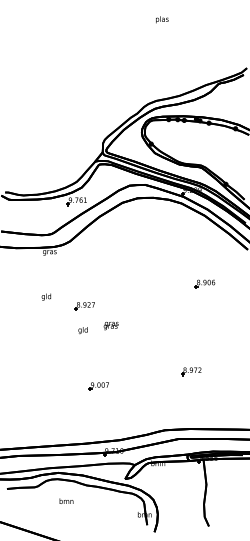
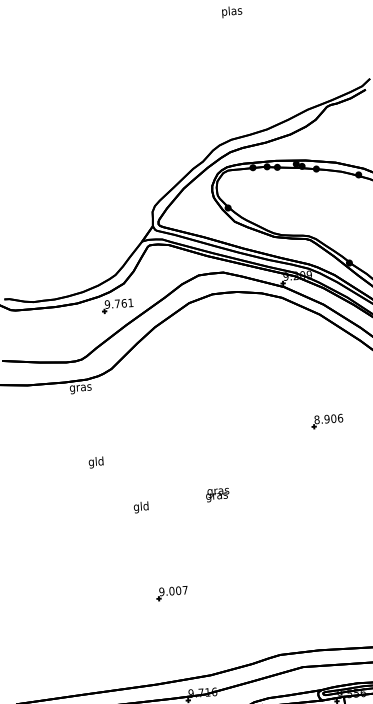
text: (46, 296) -> (96, 461), moved
part: (84, 306) -> (140, 469), removed
text: (110, 325) -> (216, 494), moved
part: (191, 371) -> (315, 560), removed

